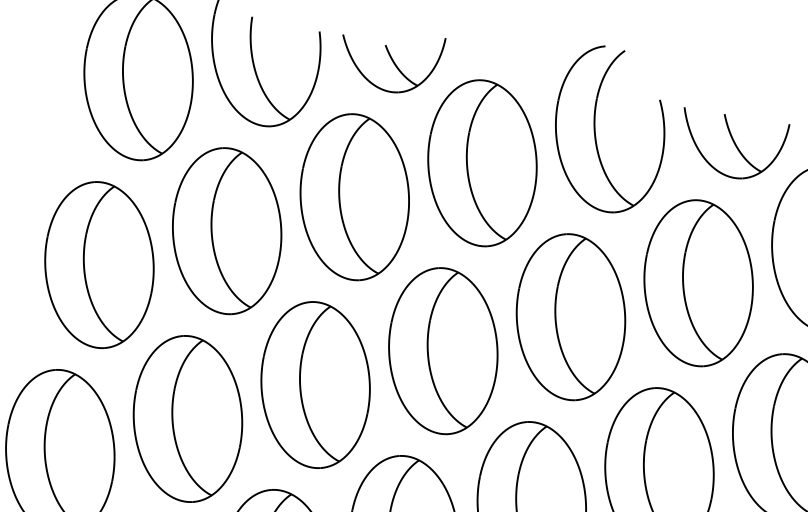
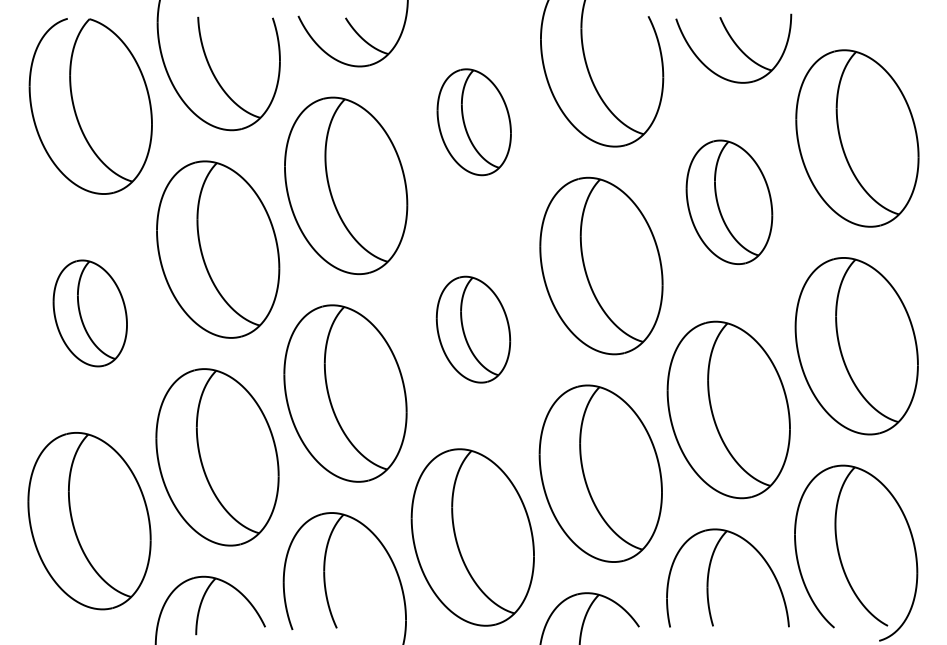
part: (482, 163) -> (474, 122), size x0.6
part: (99, 265) -> (90, 313), size x0.6
part: (698, 283) -> (729, 202), size x0.7
part: (443, 350) -> (473, 329), size x0.6

